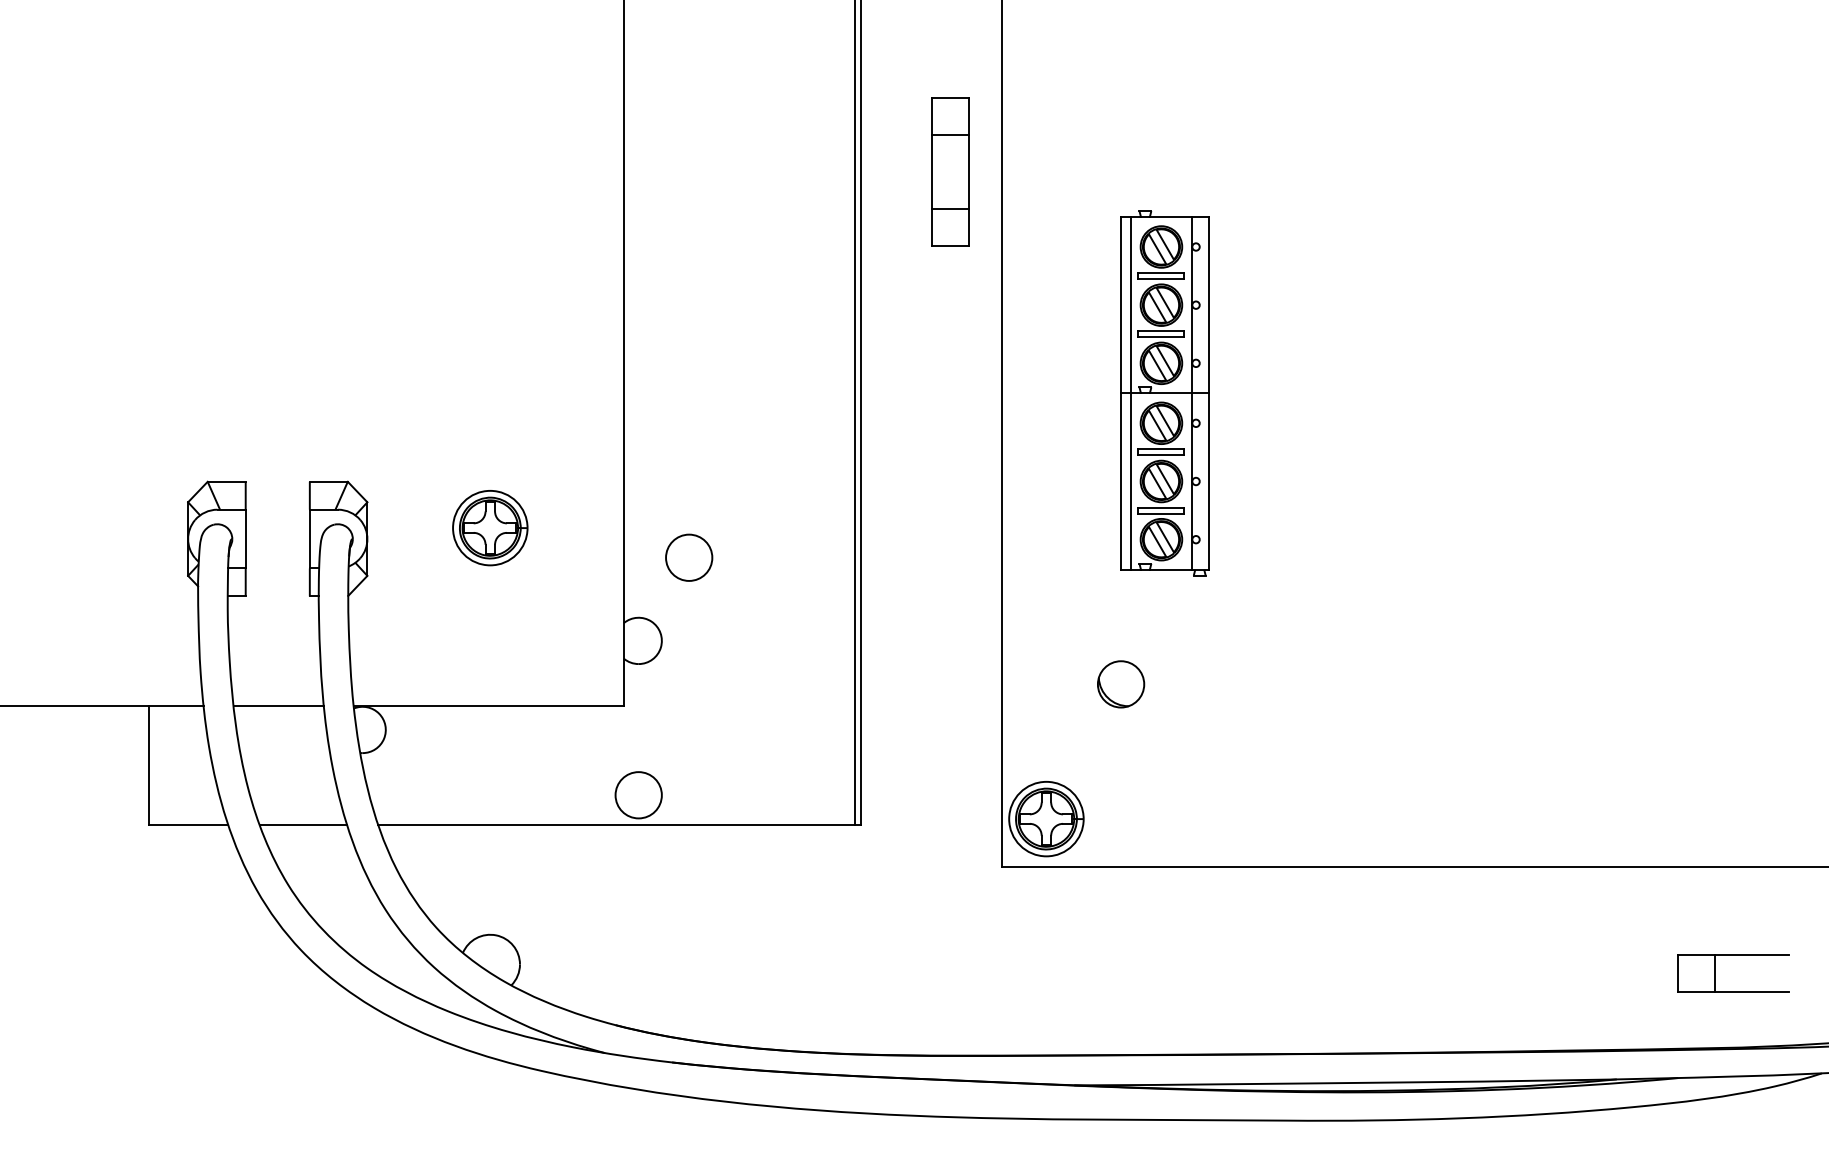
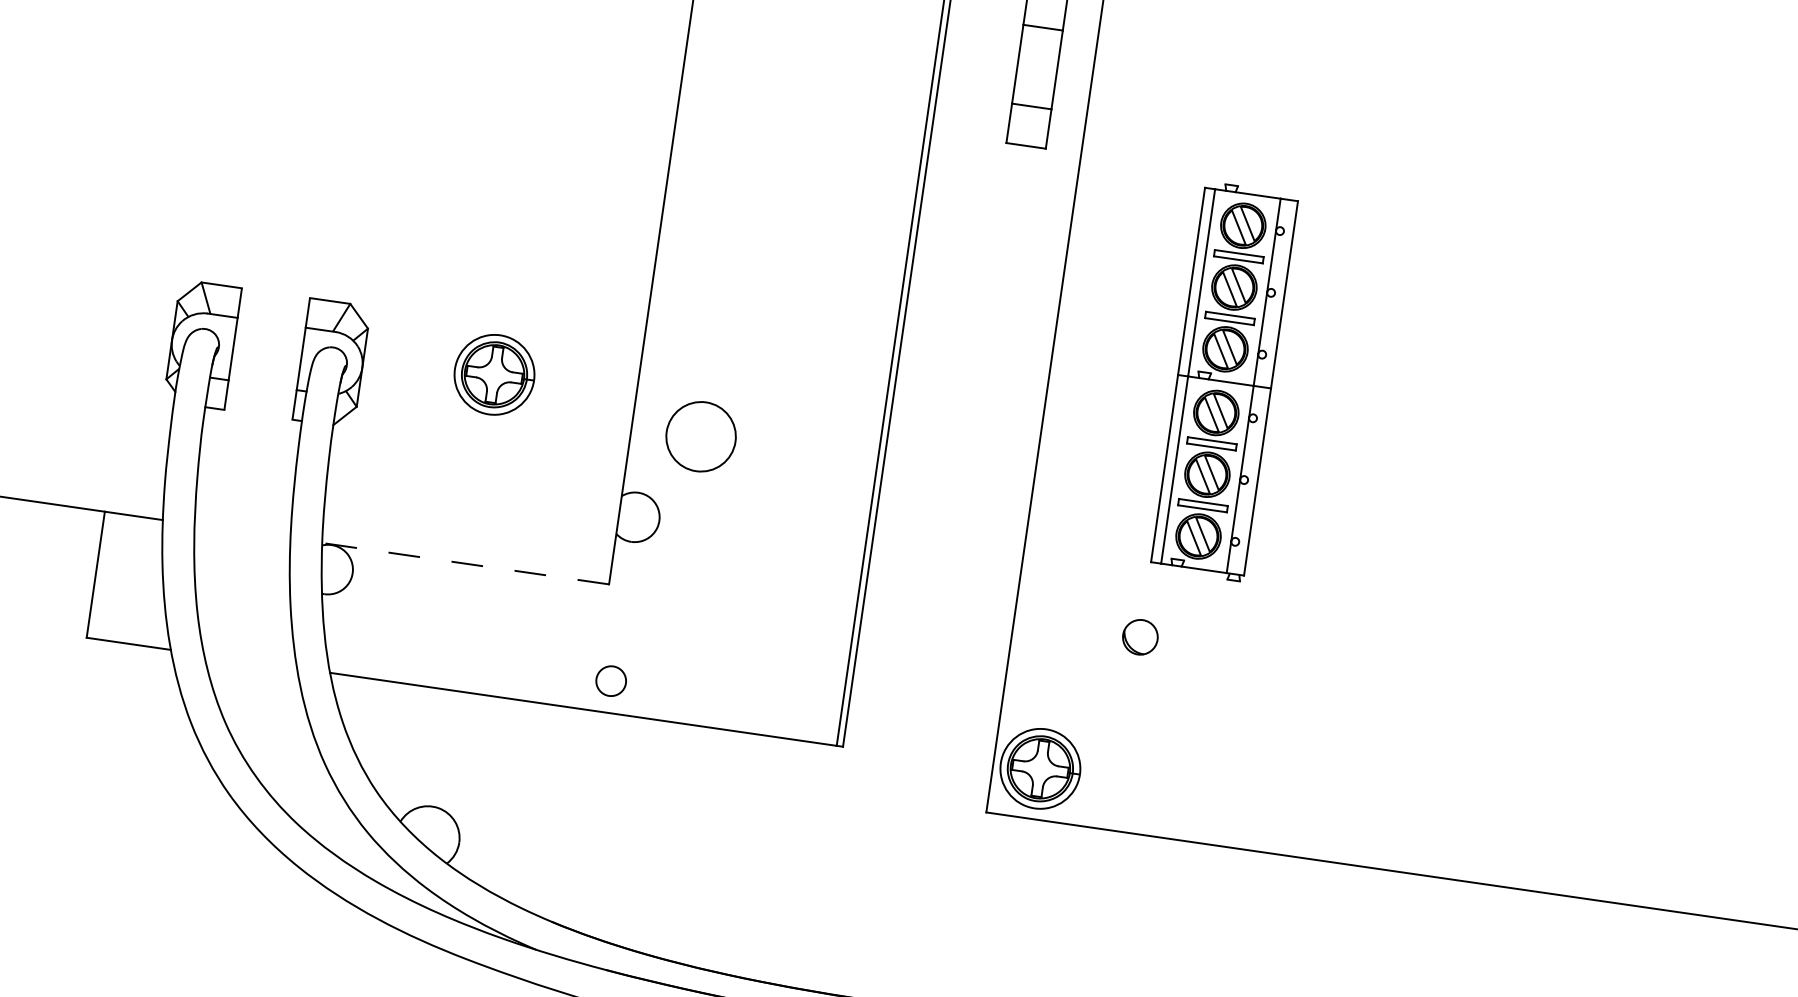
part: (1164, 393) -> (1224, 381), moved
circle: (689, 557) -> (701, 436), size x1.4
part: (1121, 684) -> (1140, 637), size x0.7
line: (278, 706) -> (242, 531), removed
line: (488, 706) -> (465, 563), solid -> dashed
circle: (638, 795) -> (610, 681), size x0.6
line: (303, 824) -> (250, 660), removed

